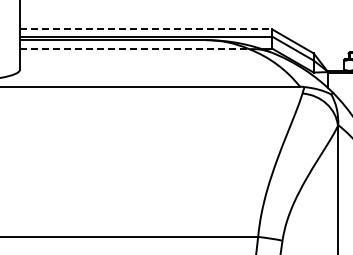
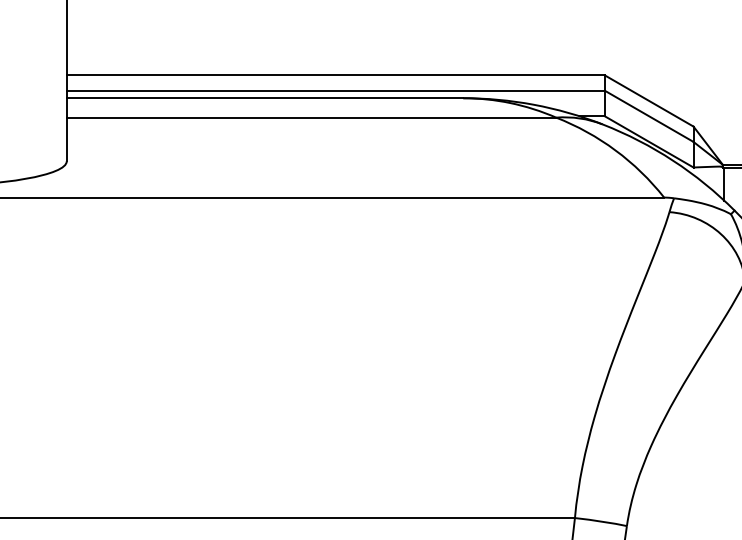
line: (146, 29) -> (336, 75), dashed -> solid
line: (134, 49) -> (311, 118), dashed -> solid

